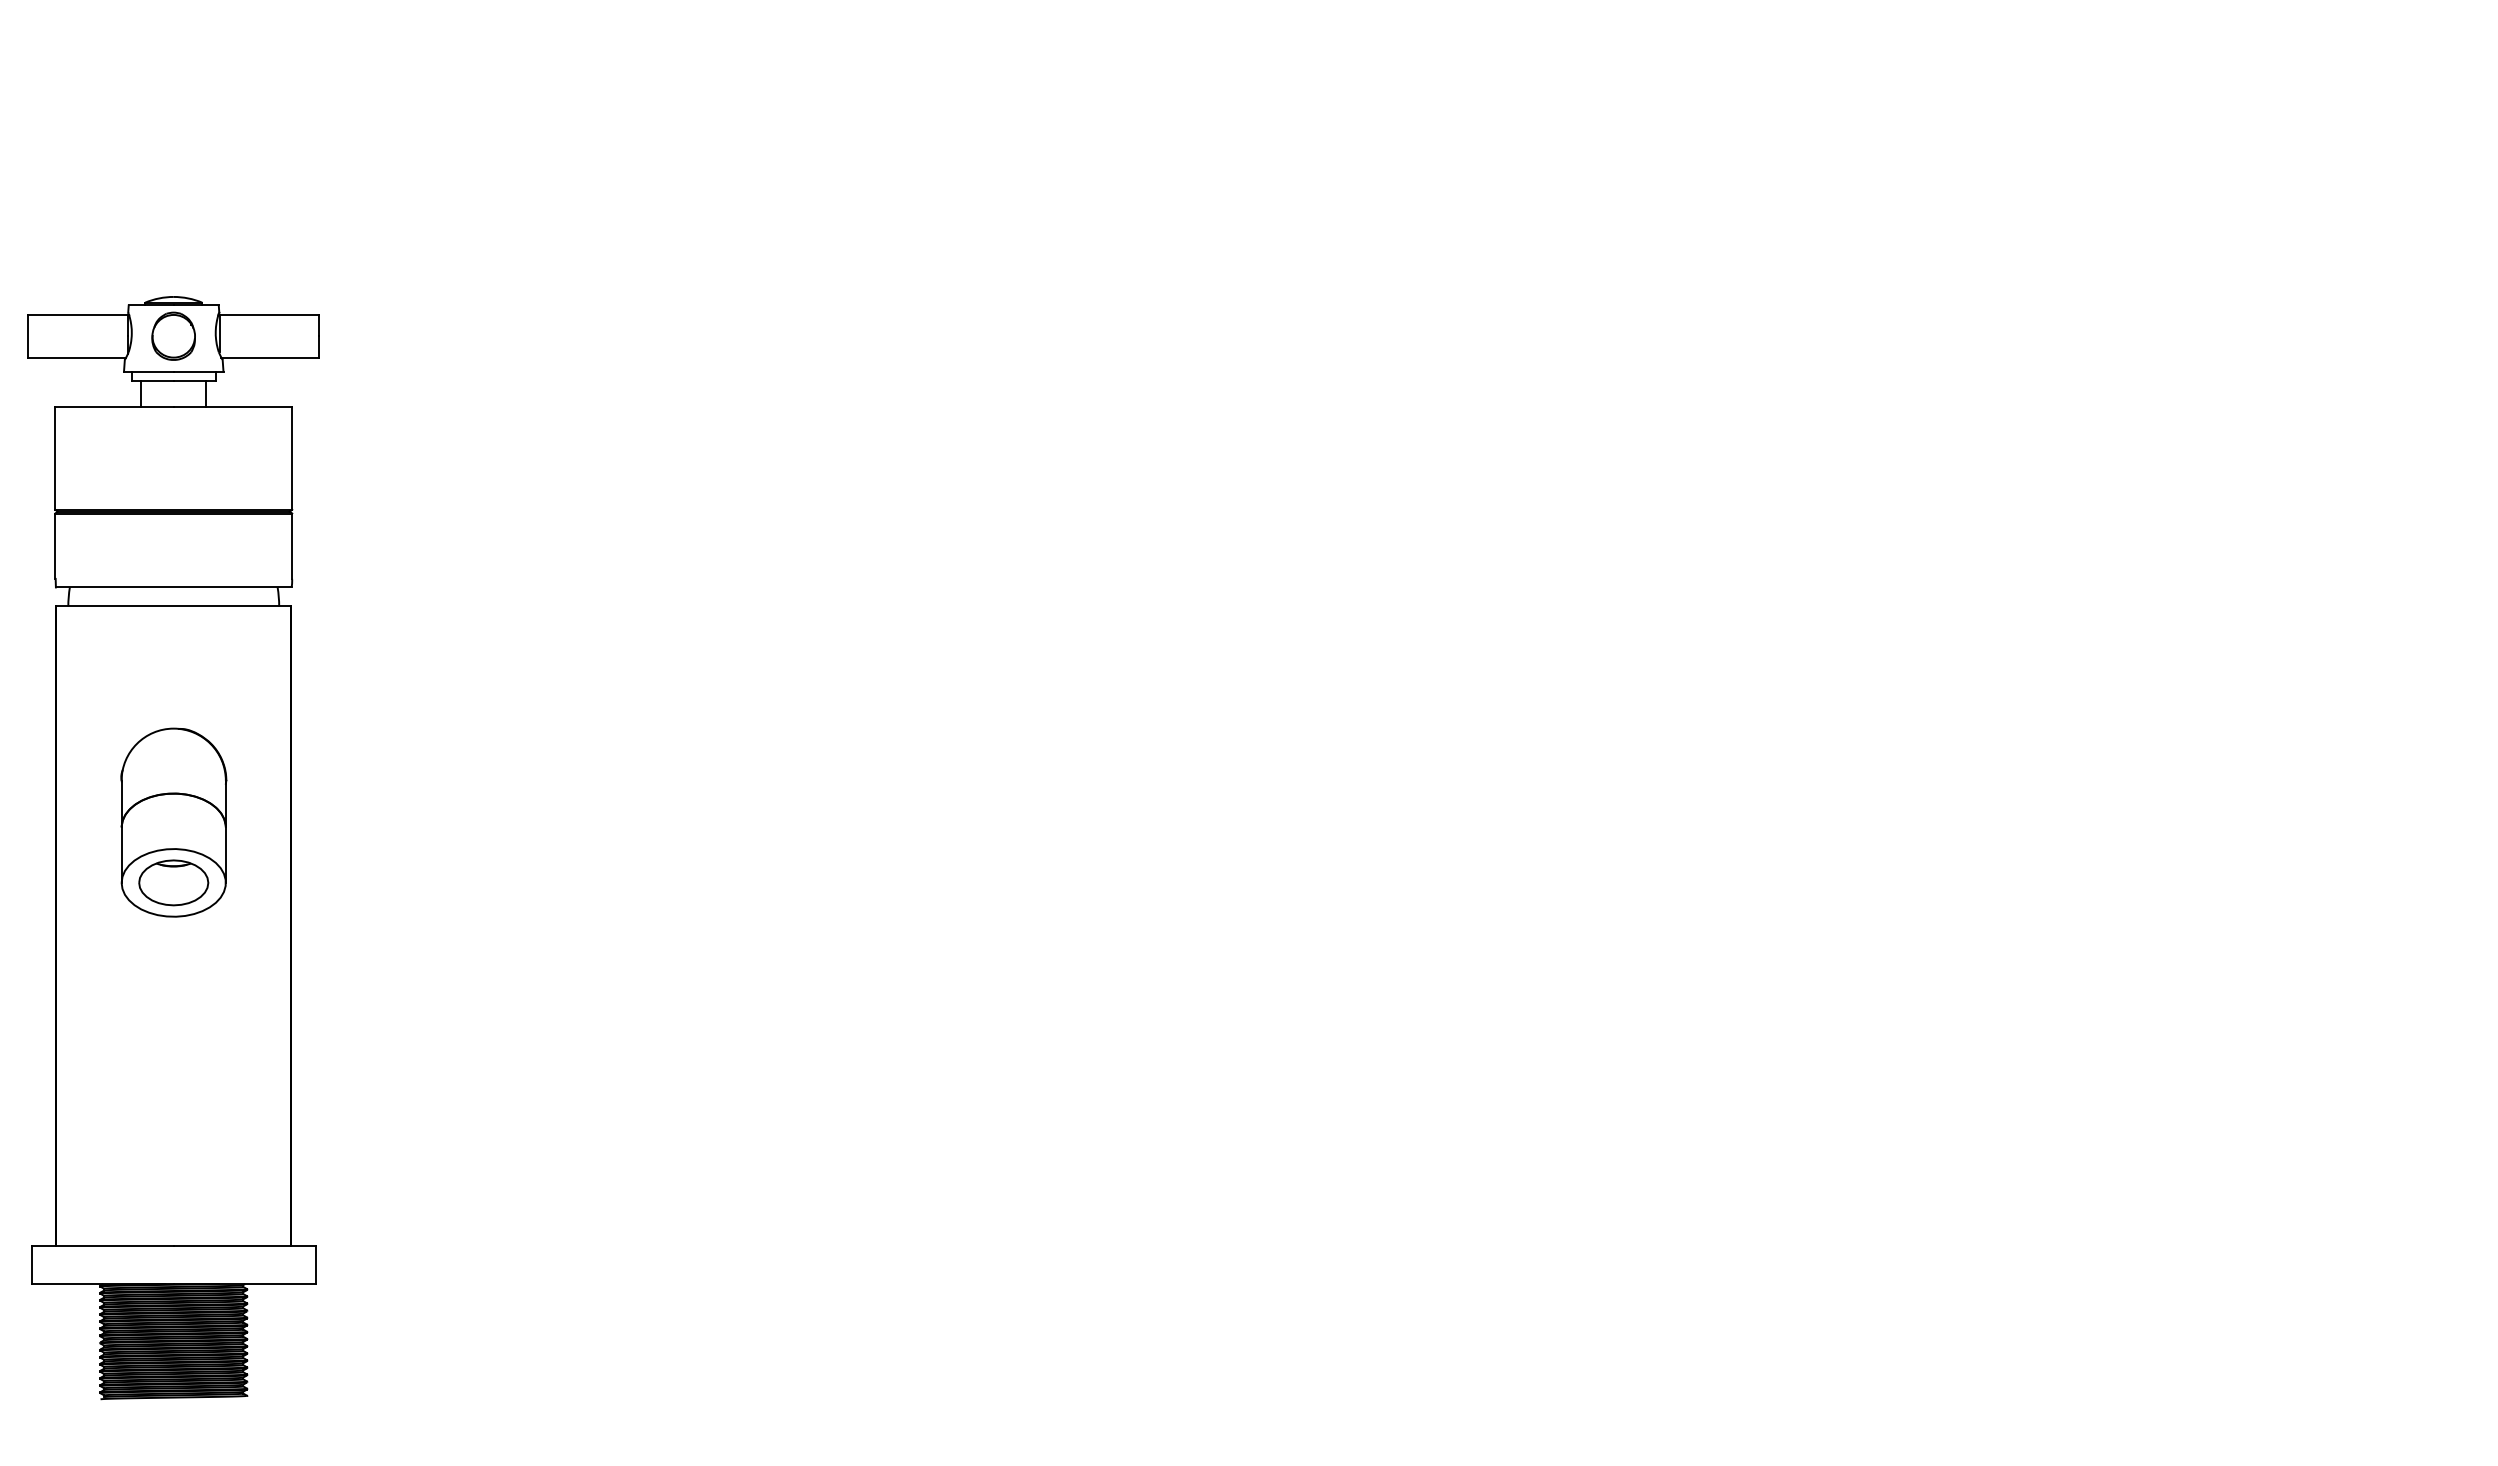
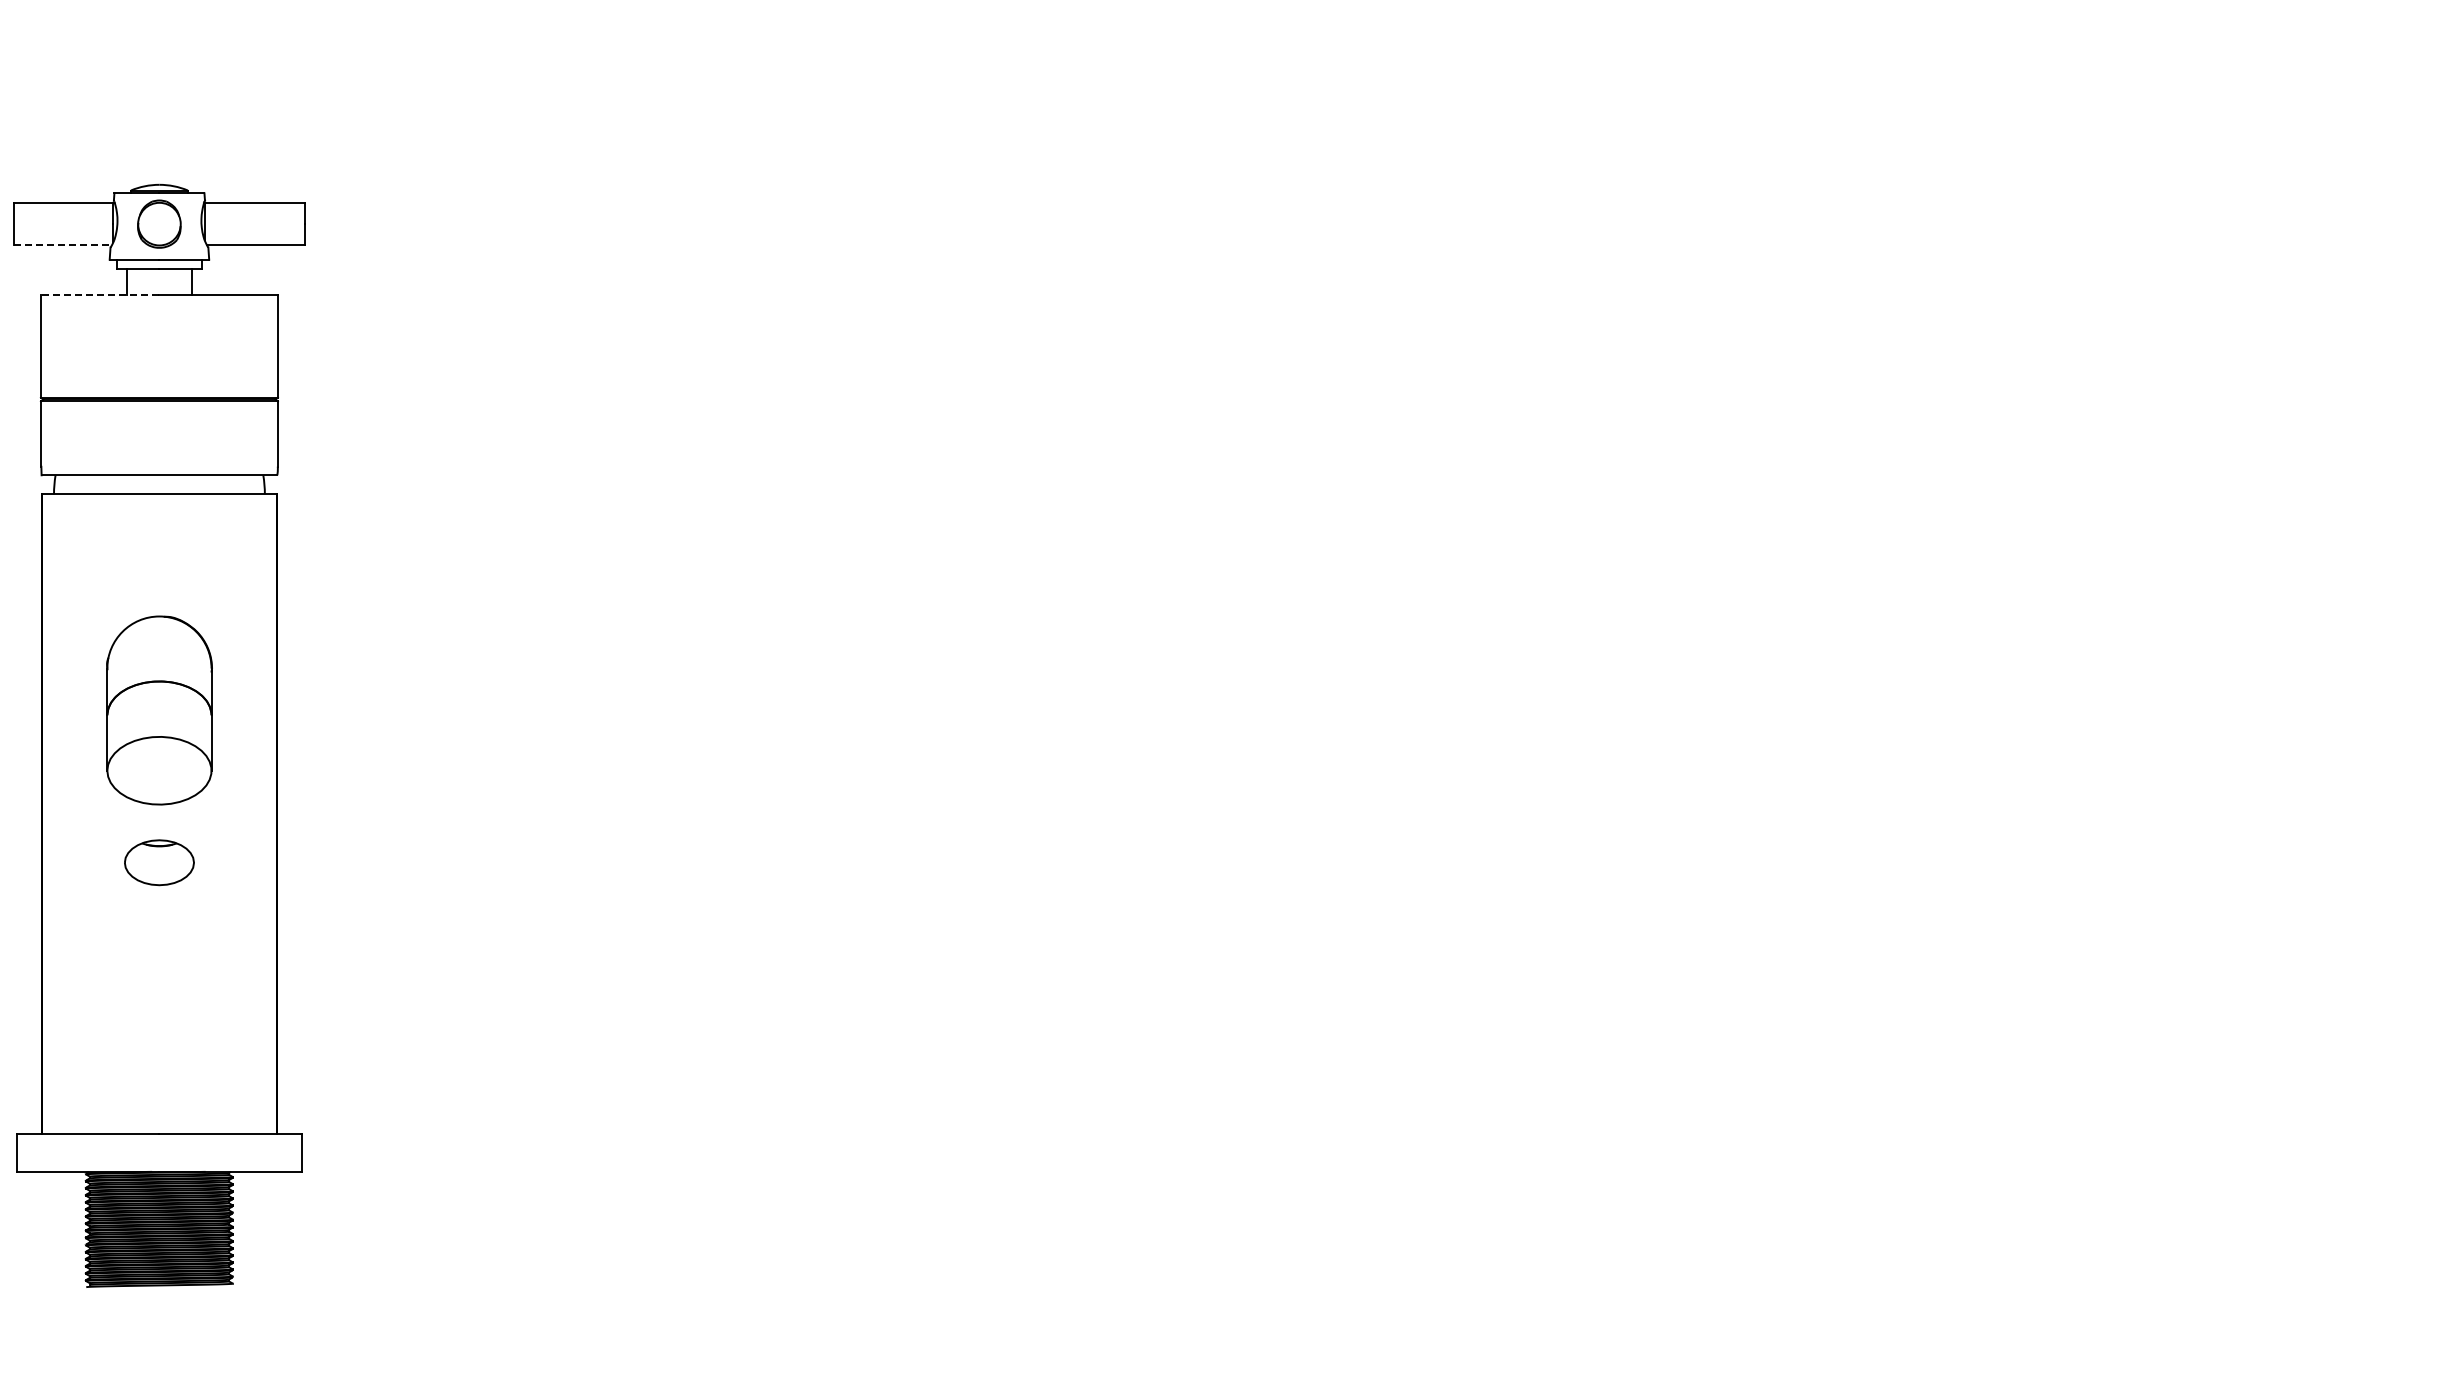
line: (77, 357) -> (63, 245), solid -> dashed
line: (114, 407) -> (100, 295), solid -> dashed
part: (173, 882) -> (159, 862), moved

